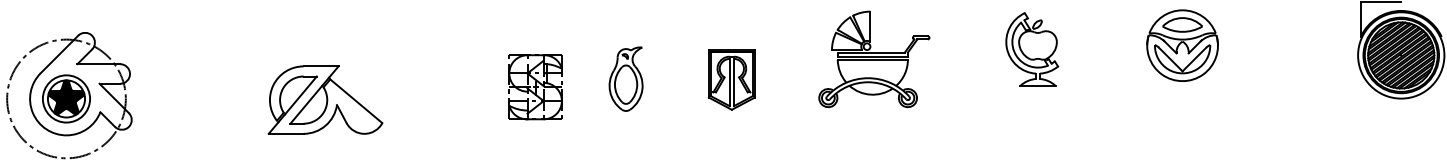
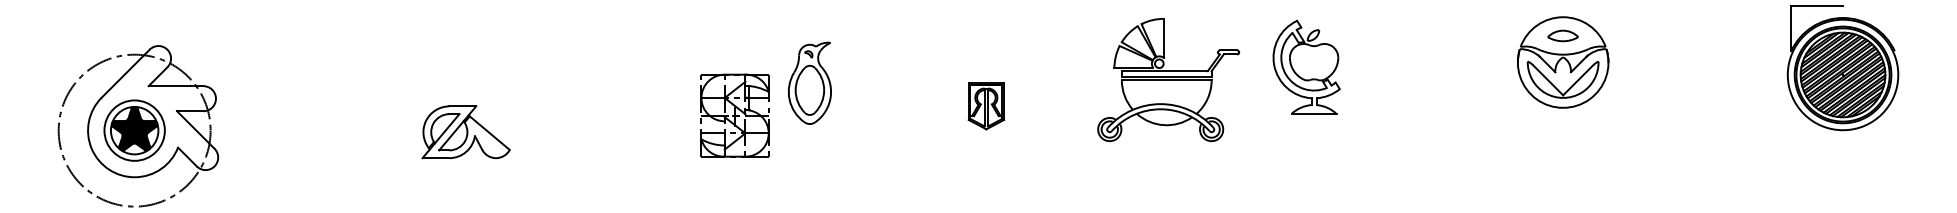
part: (1182, 24) -> (1562, 35), size x0.6
part: (1032, 48) -> (1306, 66), moved
part: (625, 78) -> (809, 82), moved
part: (732, 80) -> (986, 106), size x0.6
part: (324, 100) -> (465, 132), size x0.6

